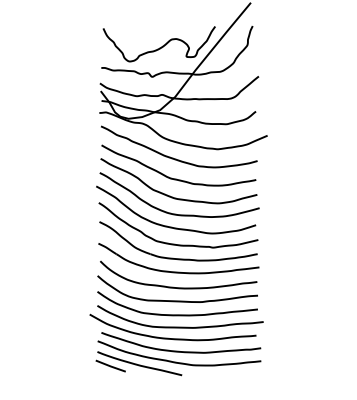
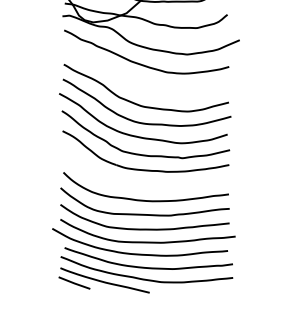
curve: (176, 178) -> (143, 85), removed
part: (178, 271) -> (145, 183), removed

